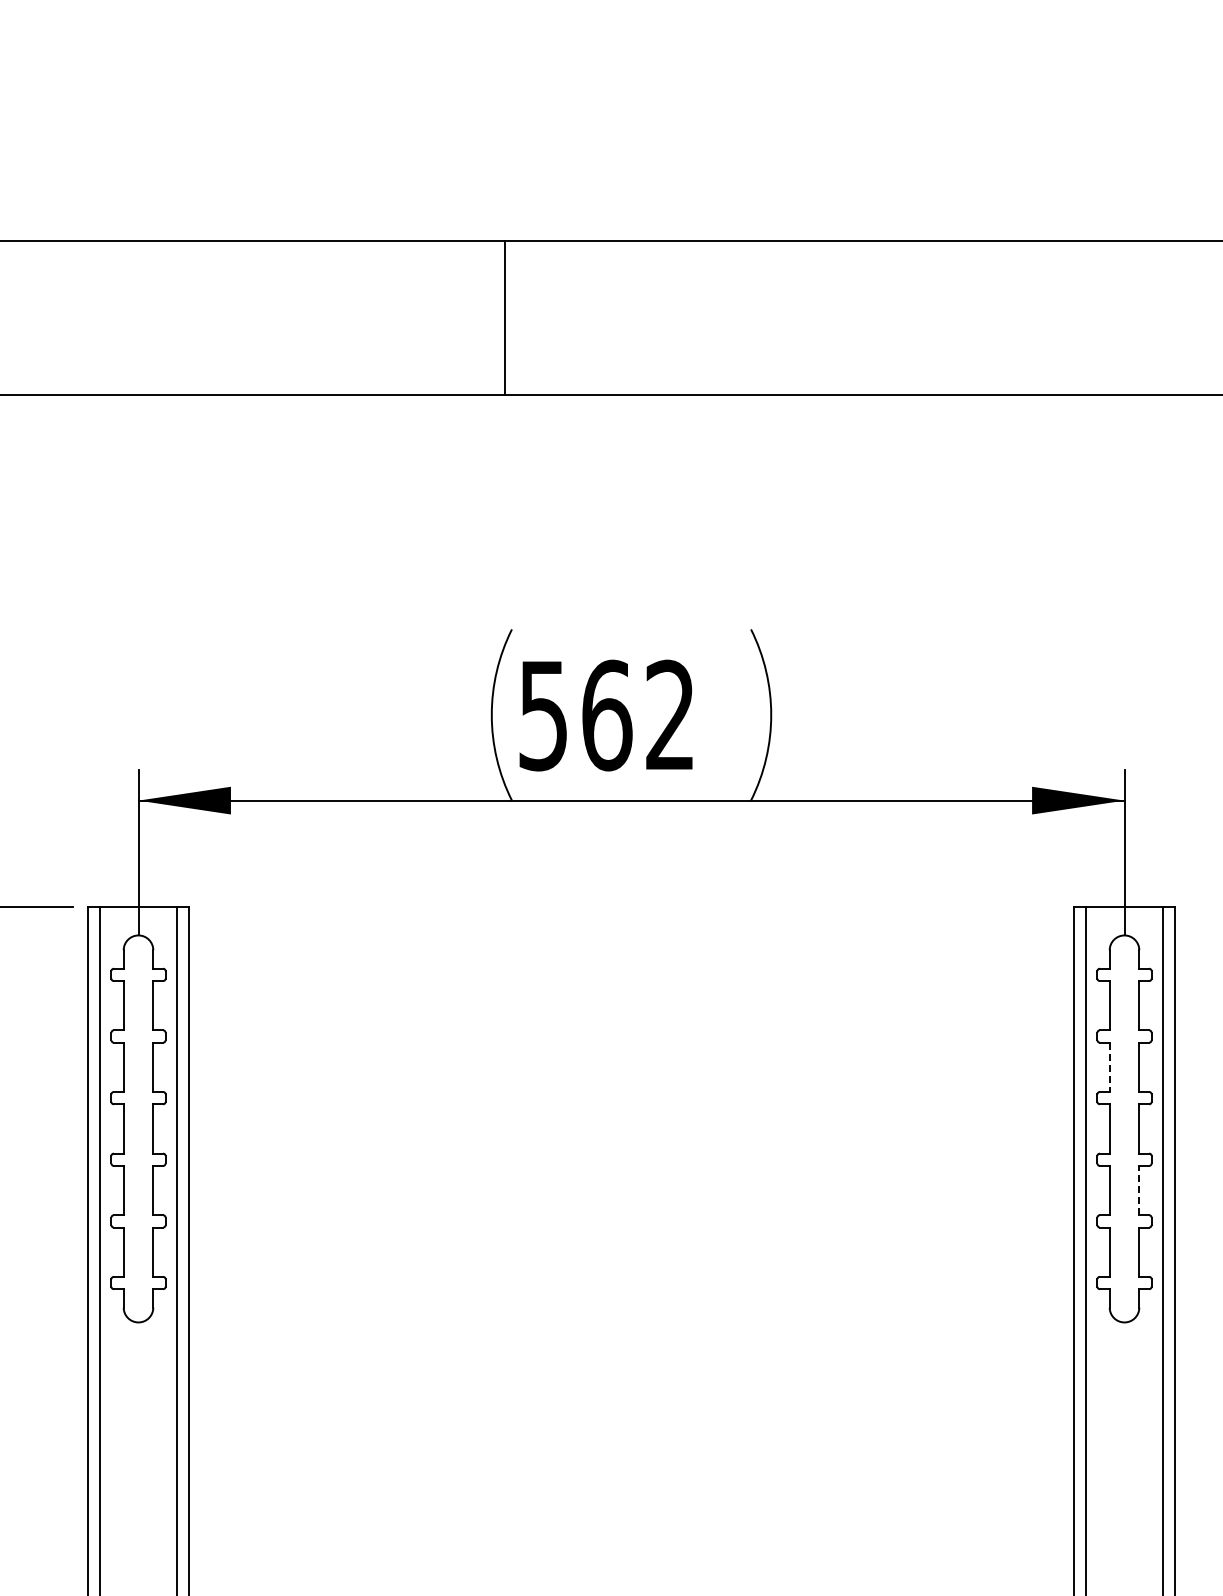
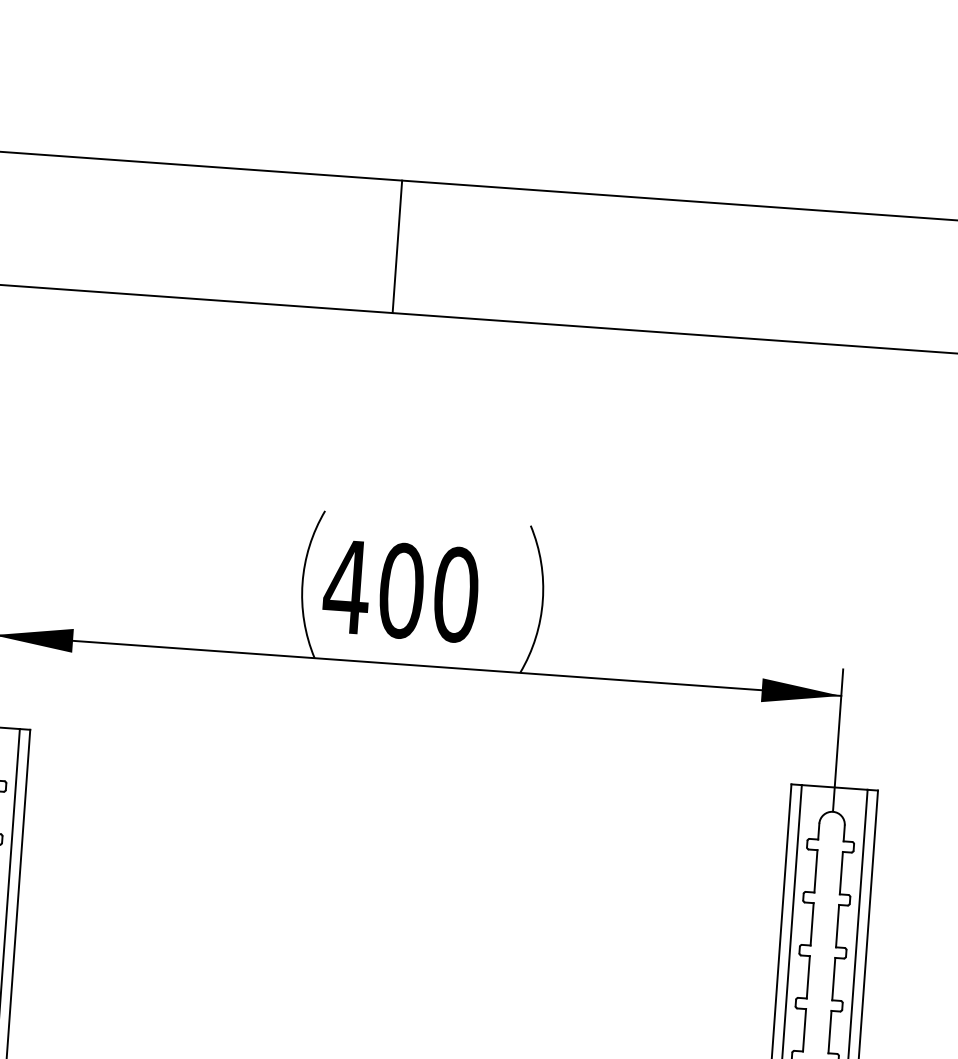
line: (504, 317) -> (397, 246), moved
text: (605, 715) -> (400, 590), 562 -> 400
line: (1109, 1067) -> (811, 924), dashed -> solid
line: (1139, 1190) -> (830, 1032), dashed -> solid

